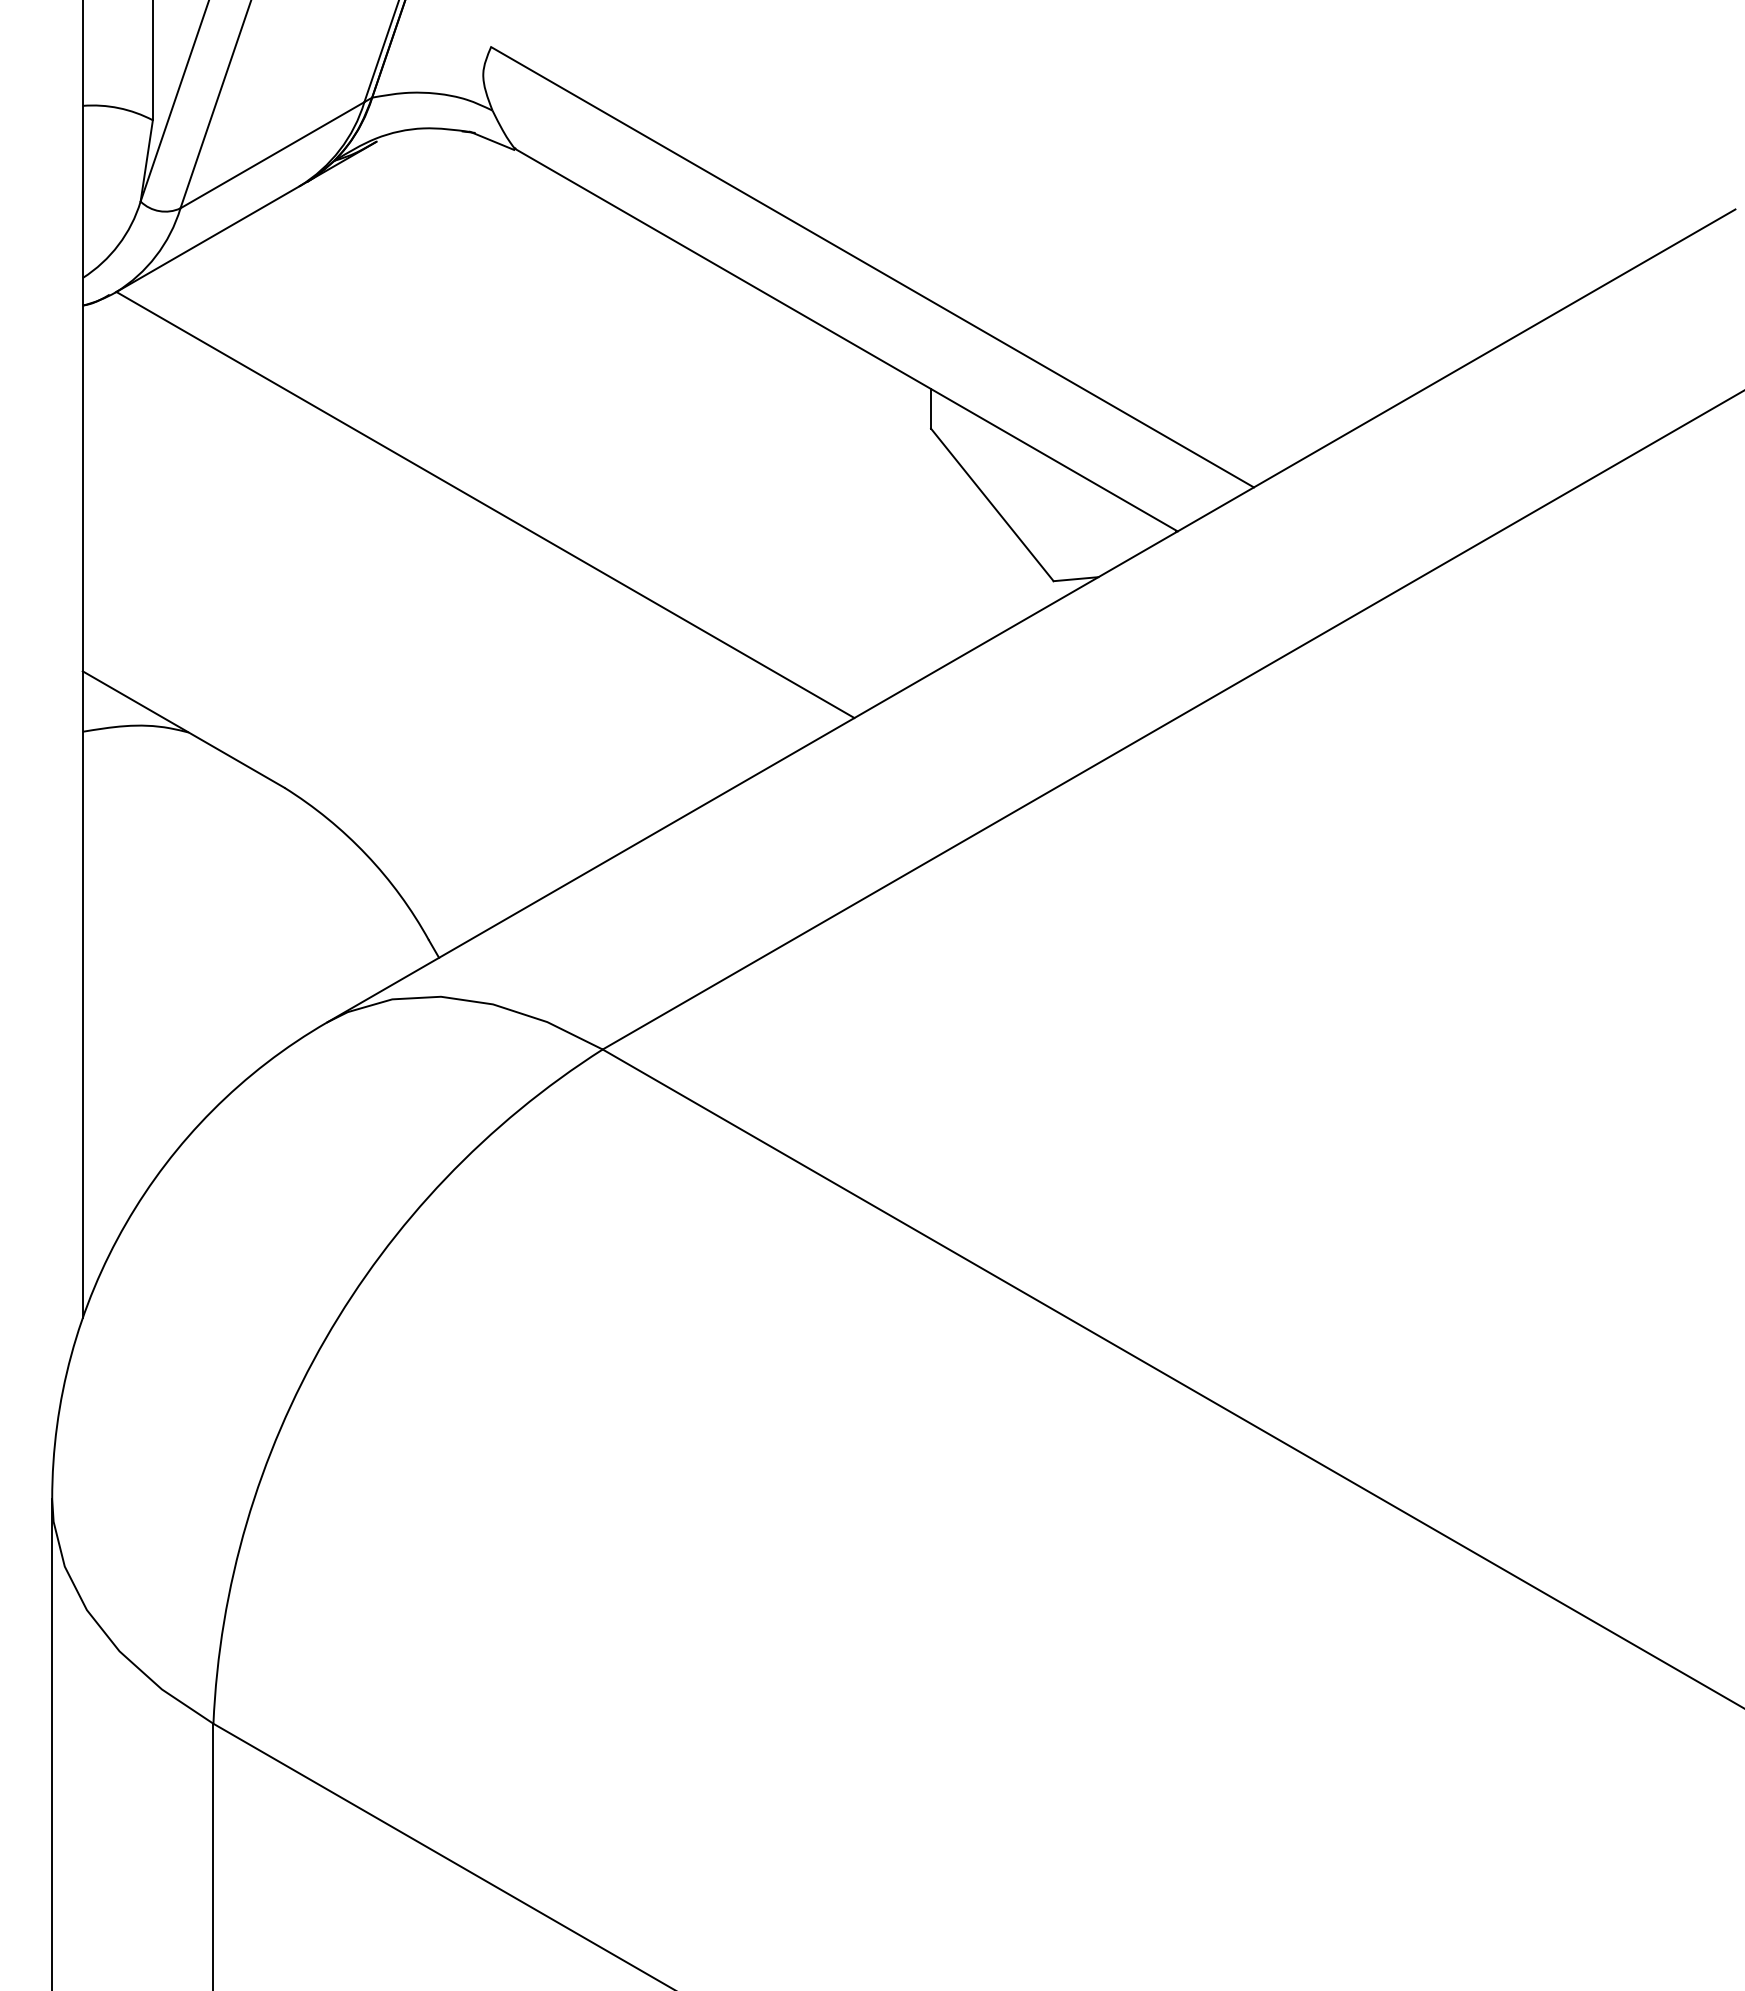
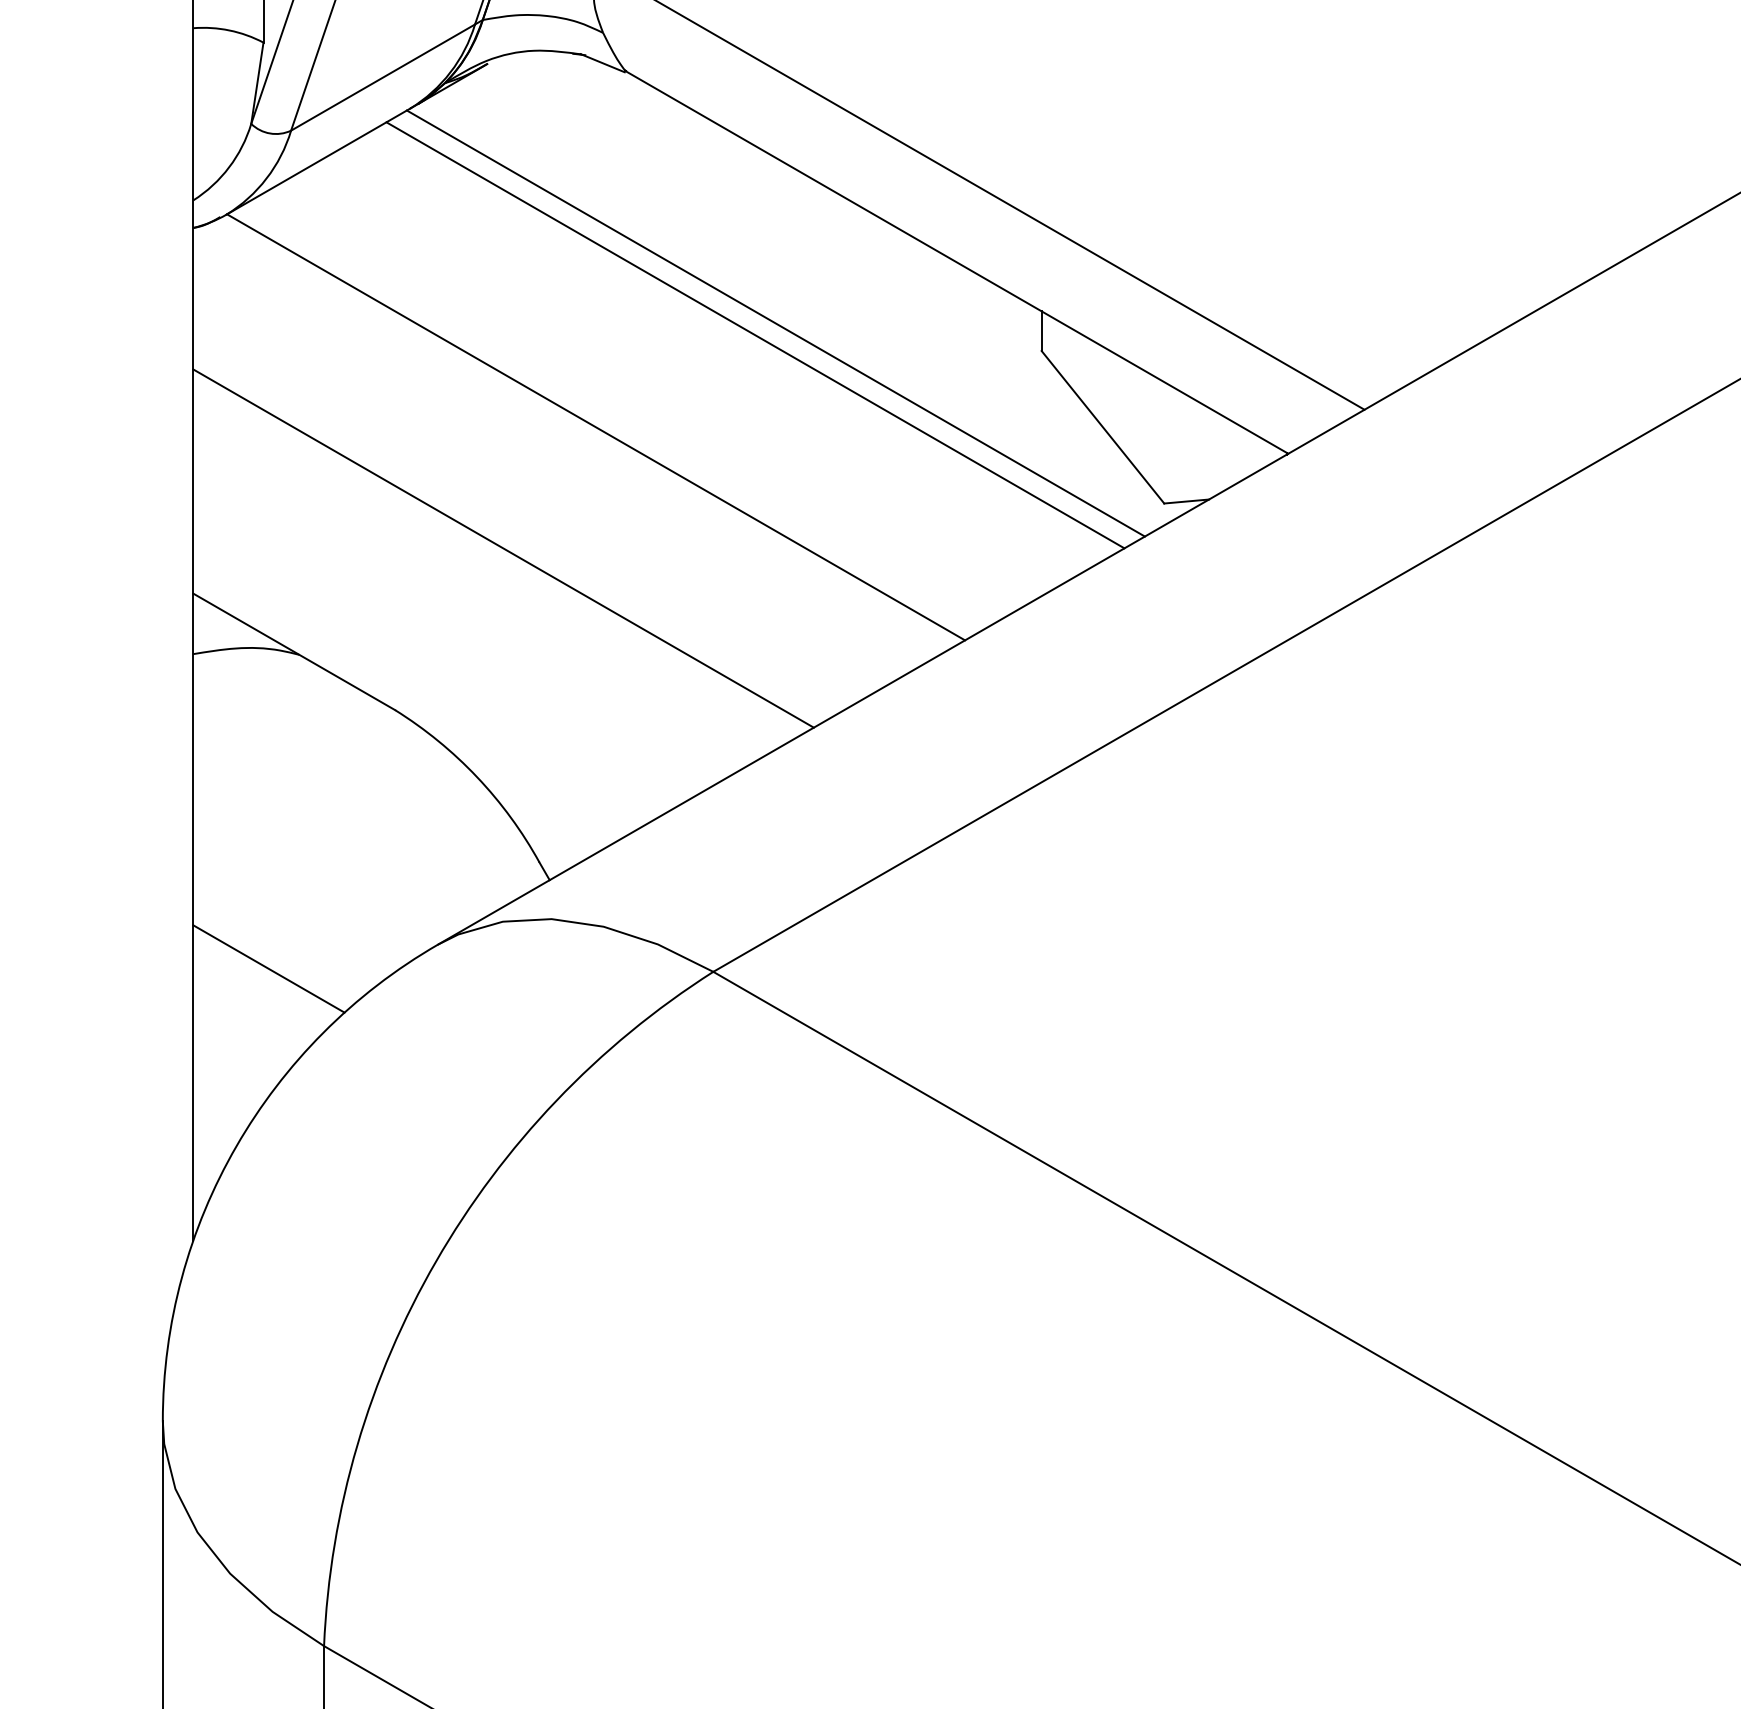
line: (665, 401) -> (776, 323), added
line: (644, 412) -> (755, 334), added
line: (392, 626) -> (503, 548), added
line: (157, 1046) -> (268, 968), added

